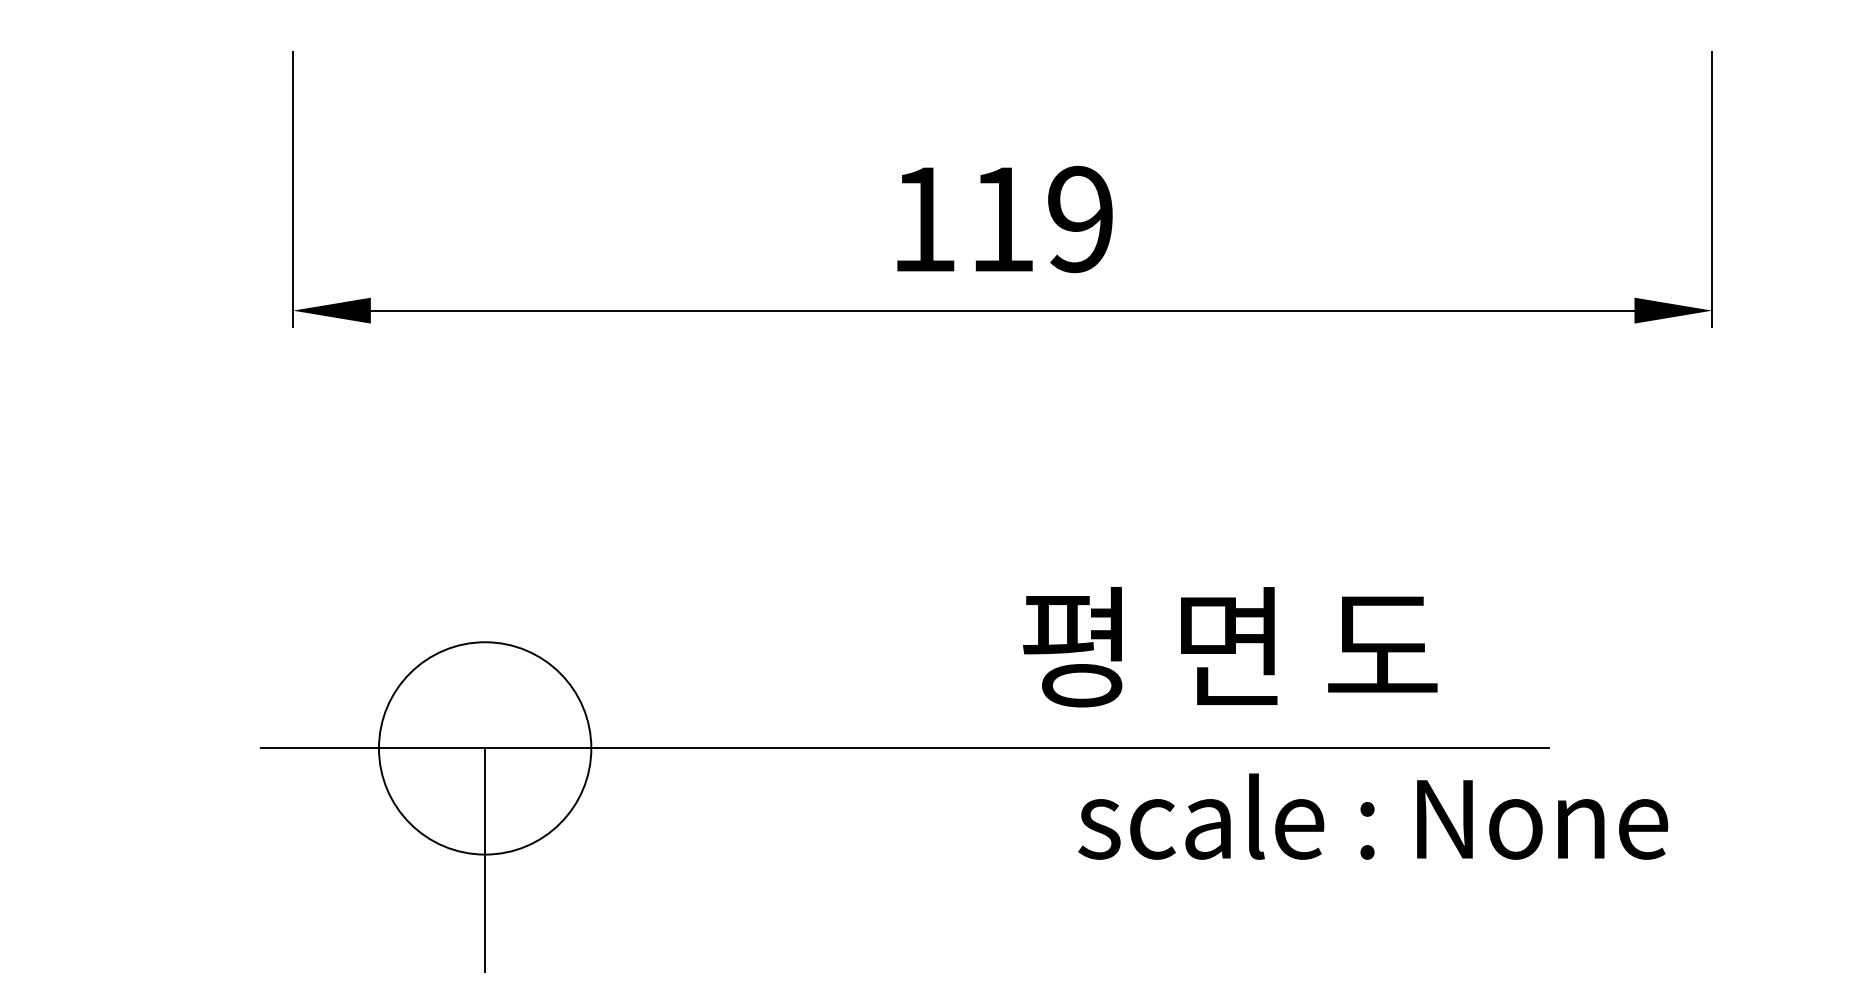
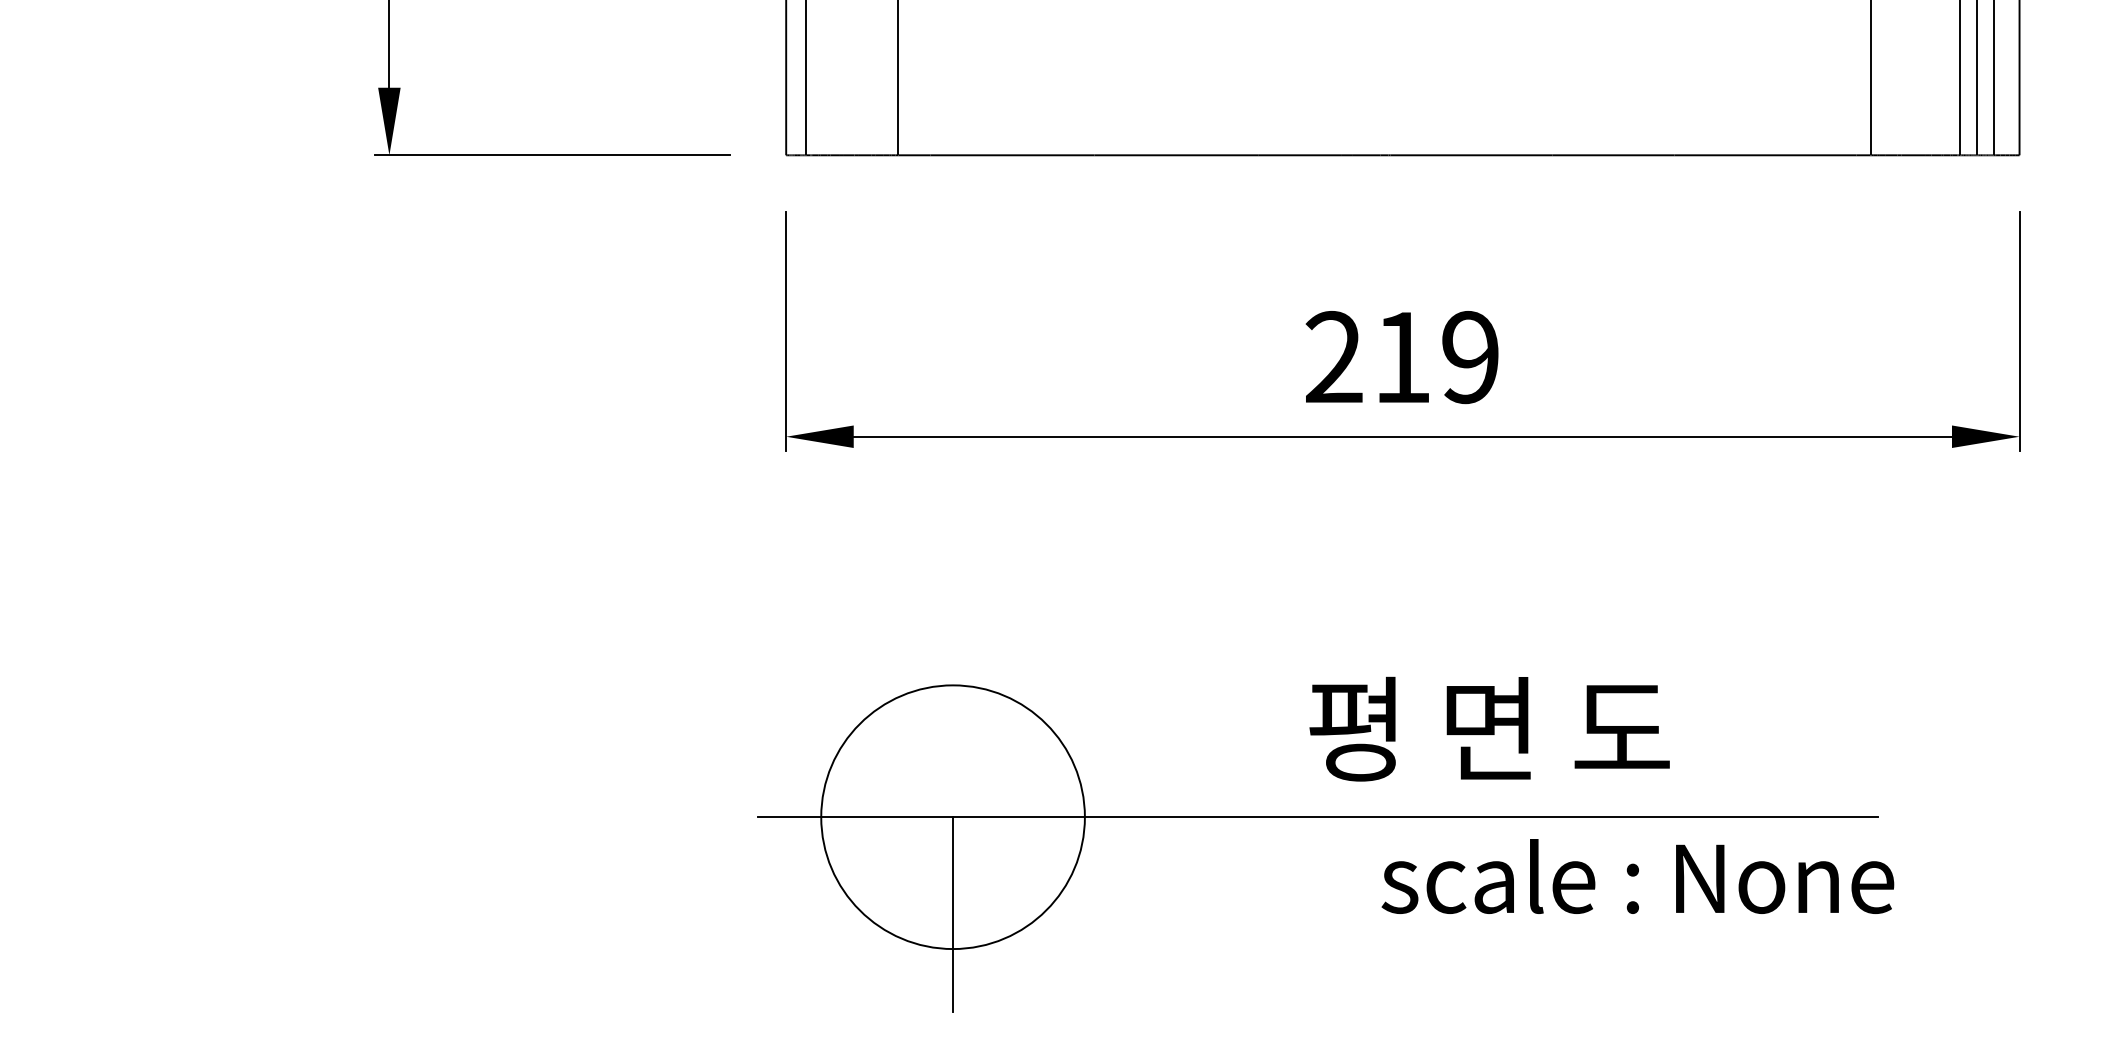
text: (922, 218) -> (1333, 356), 119 -> 219
text: (1230, 646) -> (1489, 728), moved
circle: (484, 748) -> (952, 817), size x1.43
text: (1372, 816) -> (1637, 876), moved

